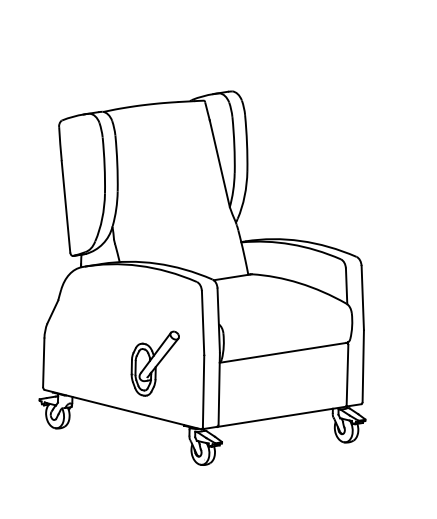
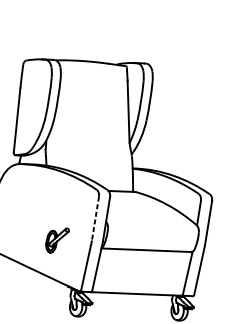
line: (203, 323) -> (95, 219), solid -> dashed
part: (154, 363) -> (56, 240), size x0.6

